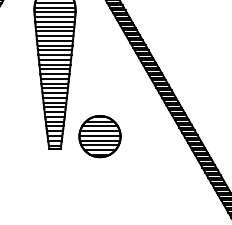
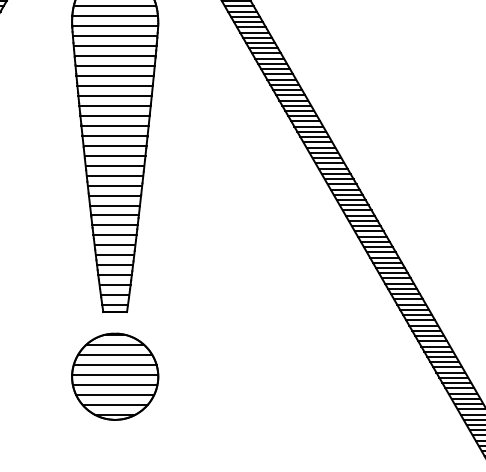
part: (99, 136) -> (114, 376), moved

